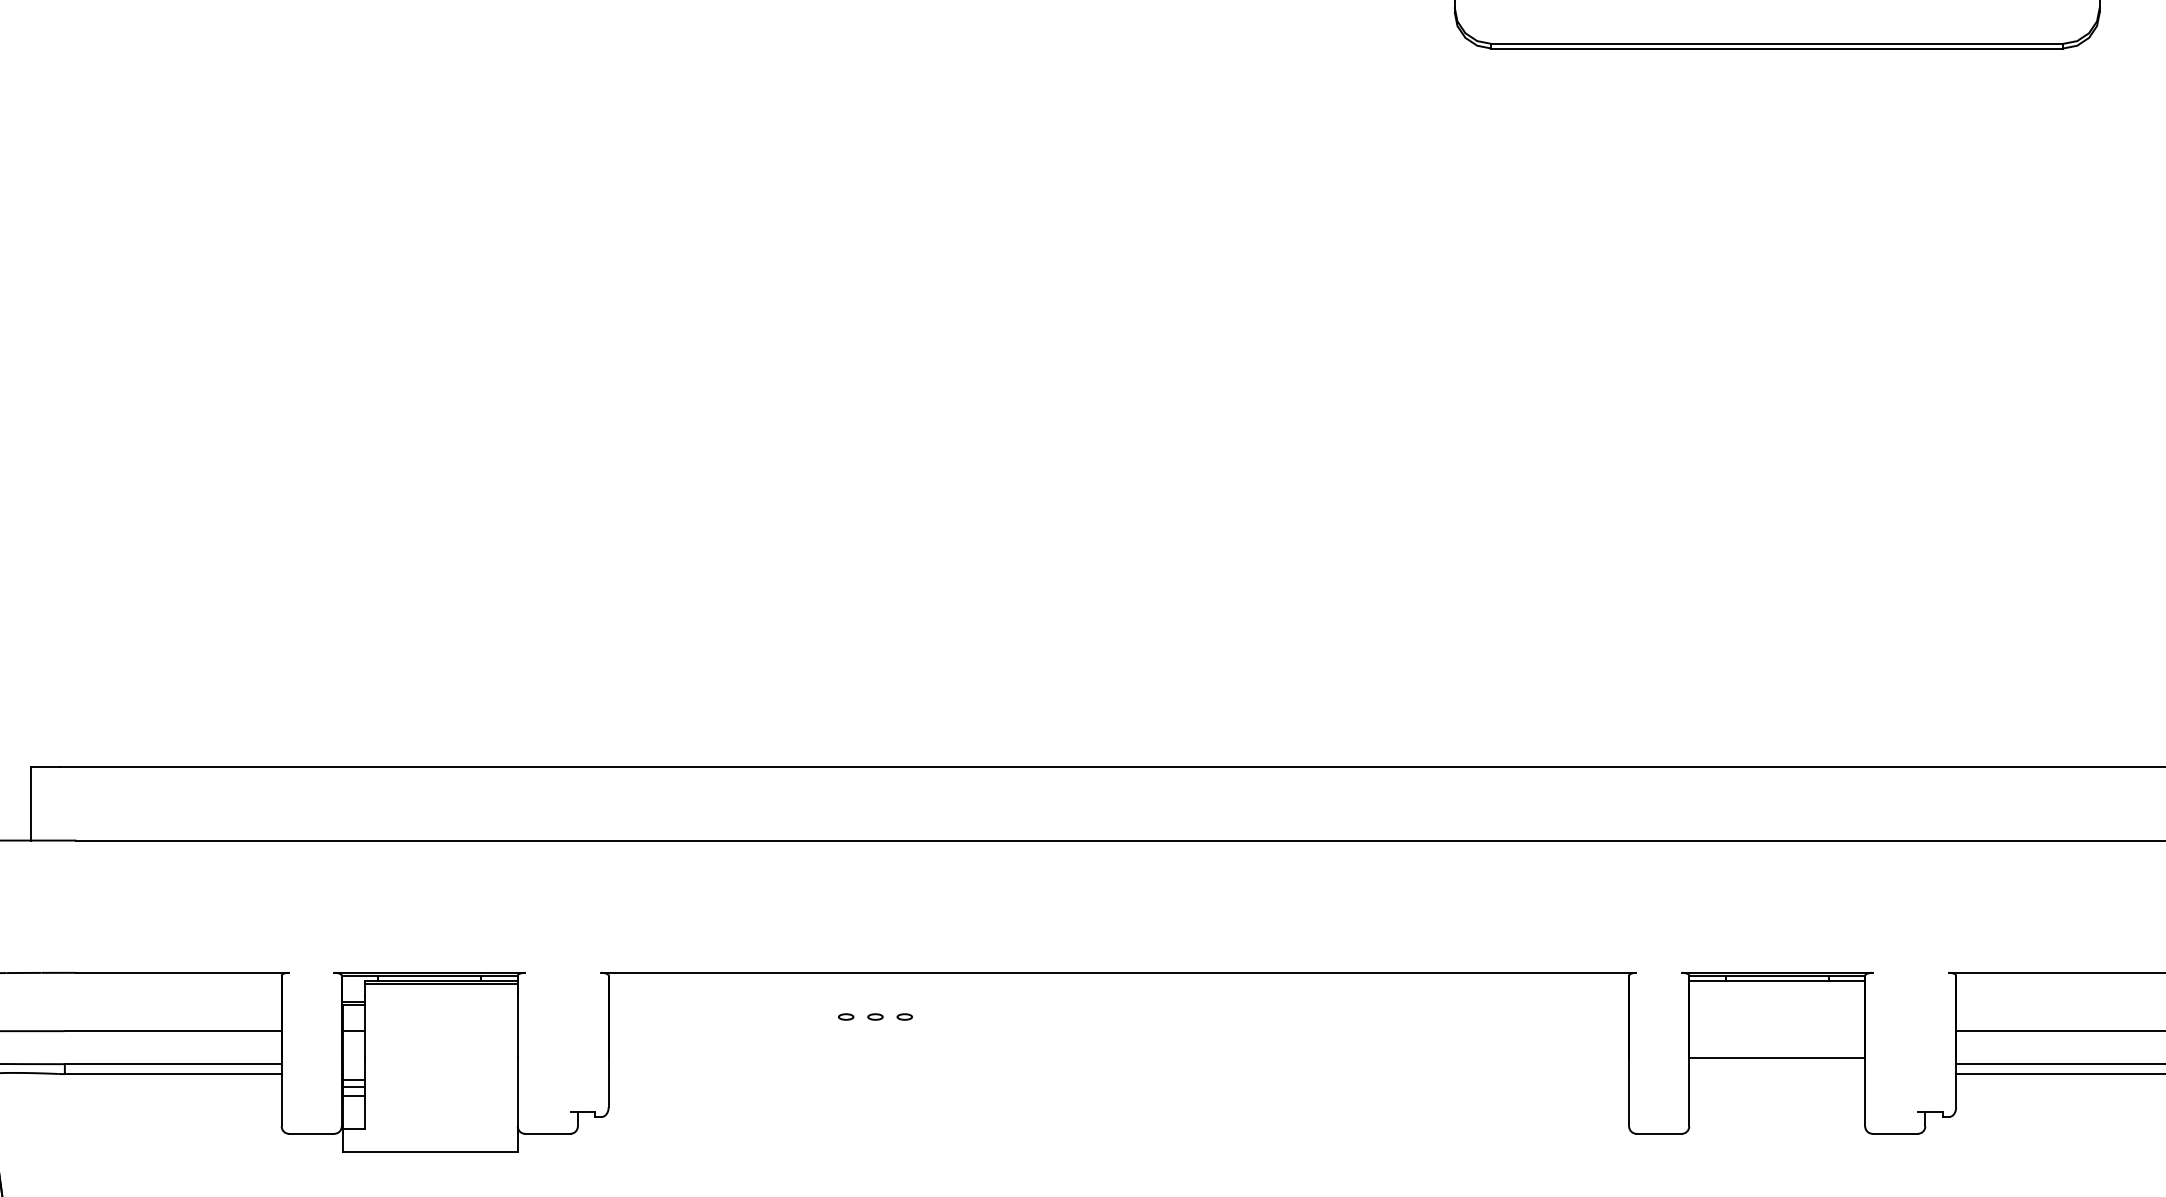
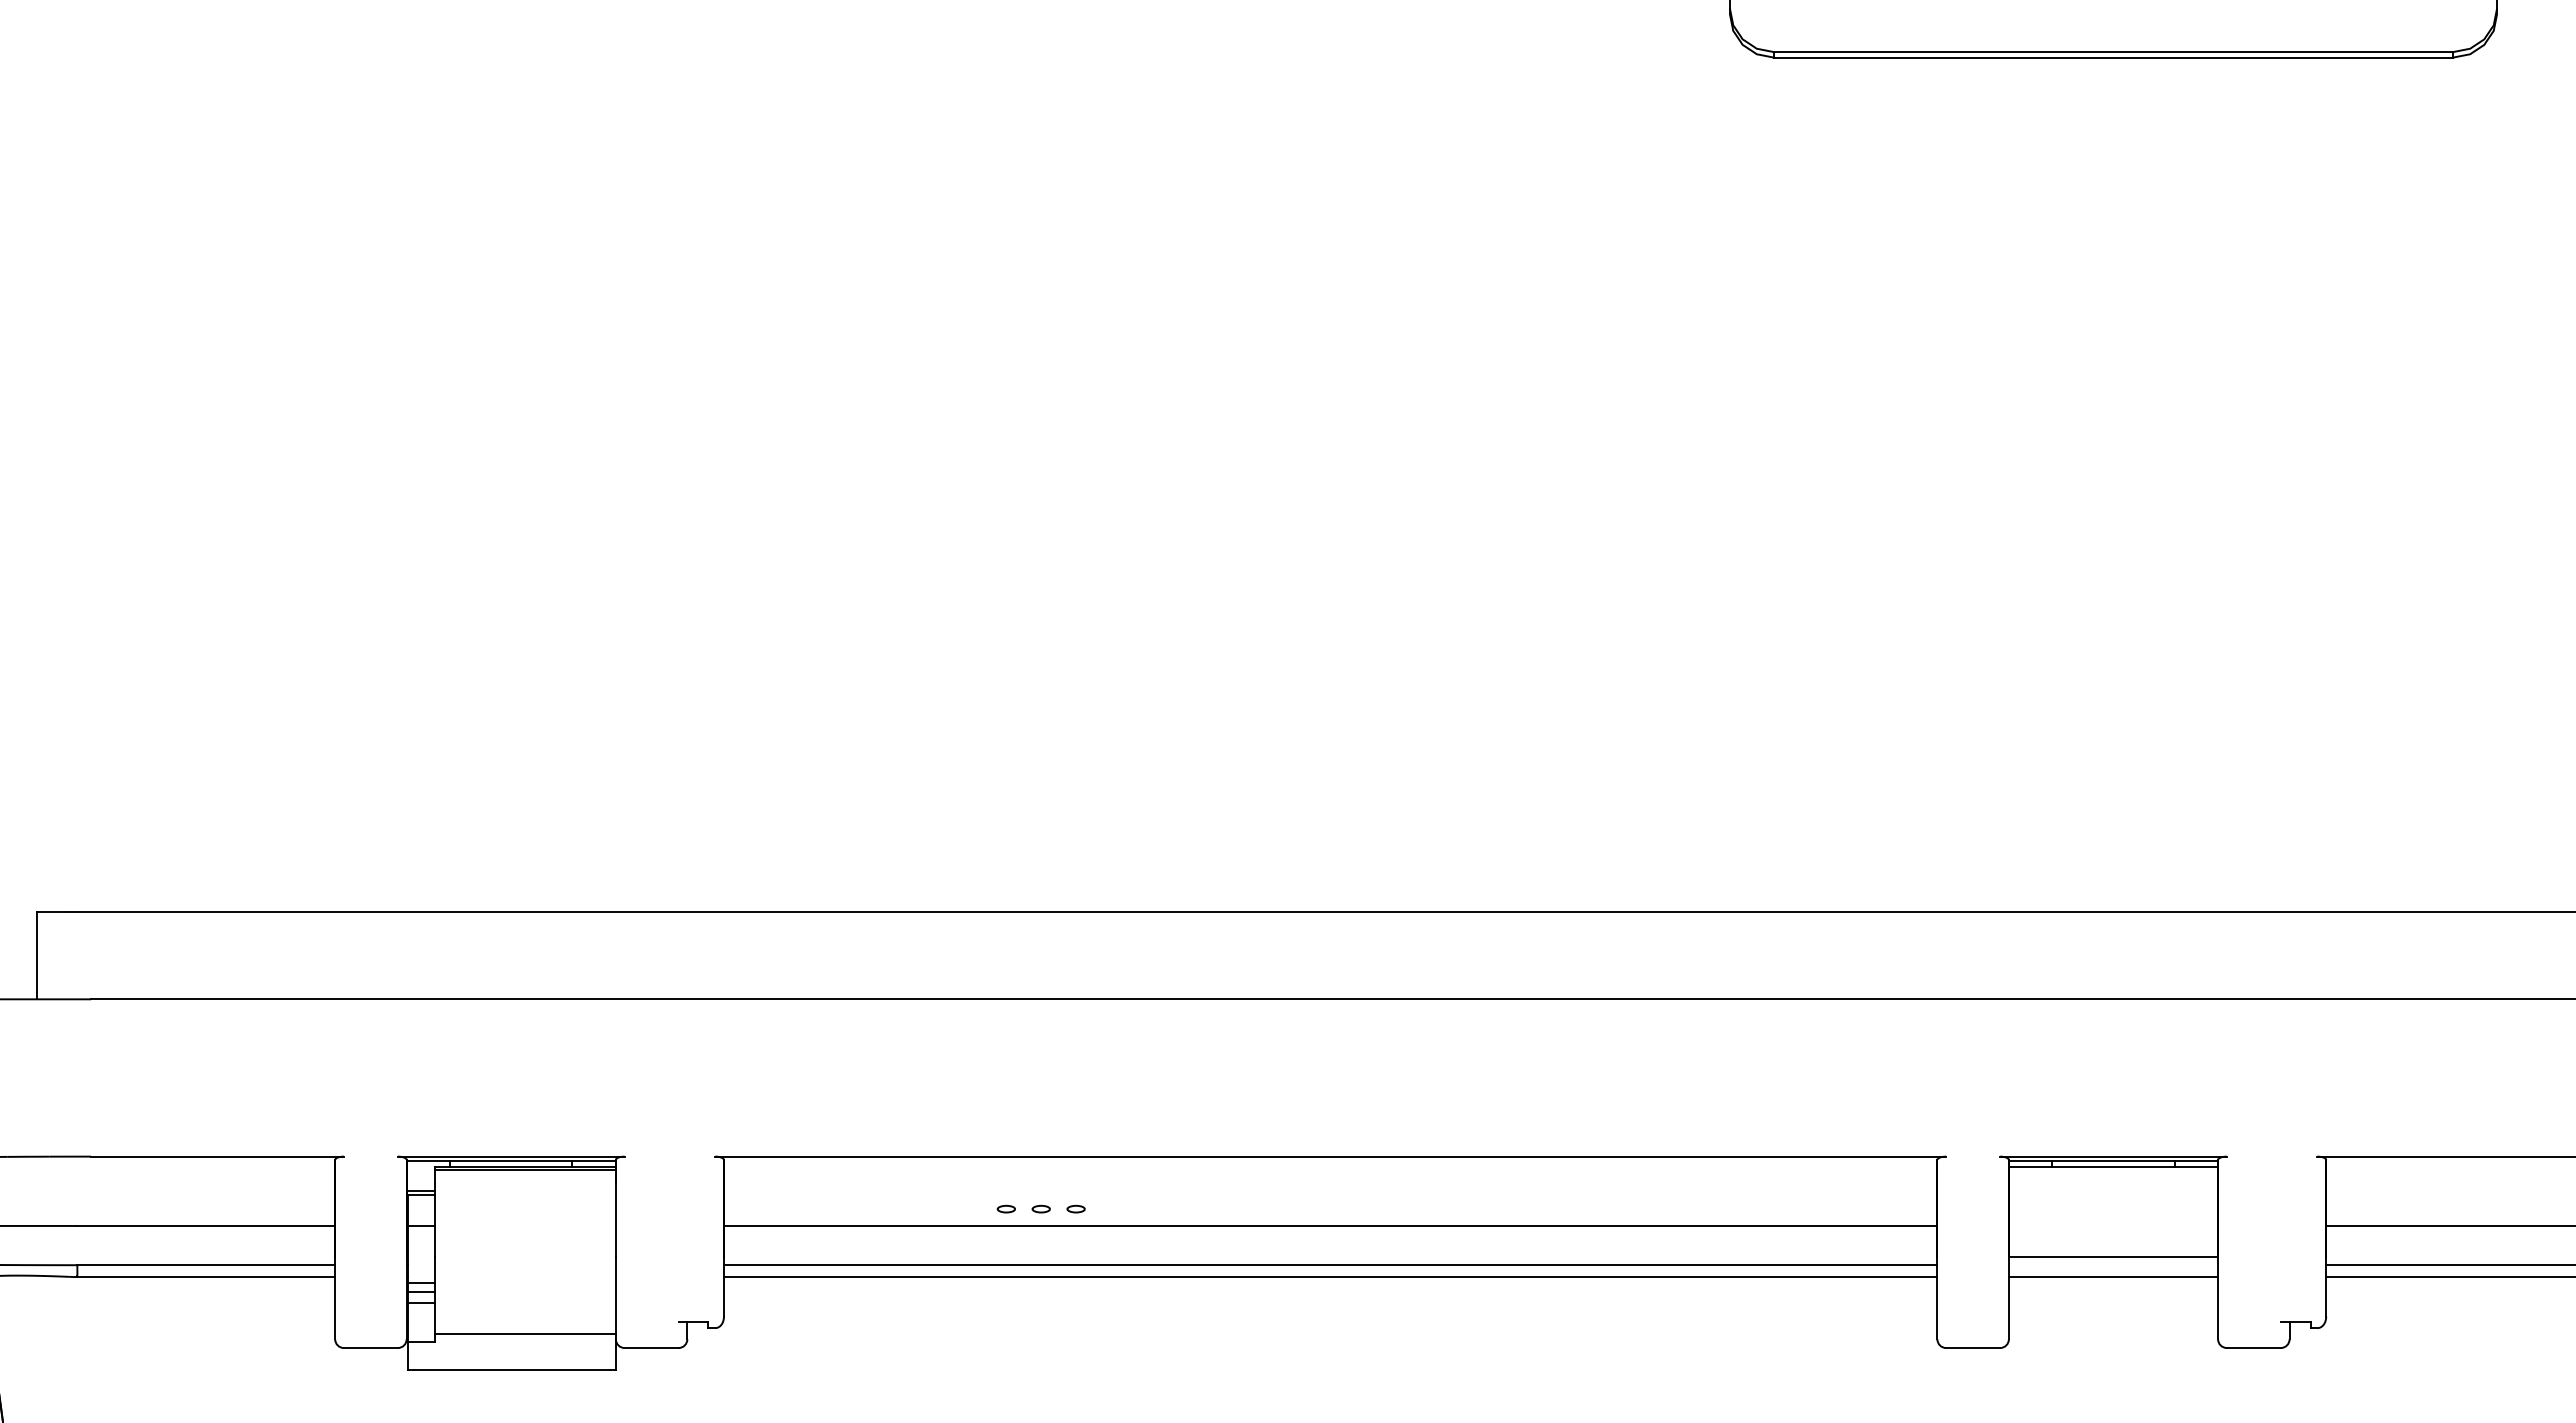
line: (1118, 1030) -> (1330, 1225), added
line: (1118, 1064) -> (1330, 1265), added
line: (1118, 1074) -> (1330, 1277), added
line: (1777, 1074) -> (2113, 1277), added
line: (440, 1122) -> (524, 1334), added

